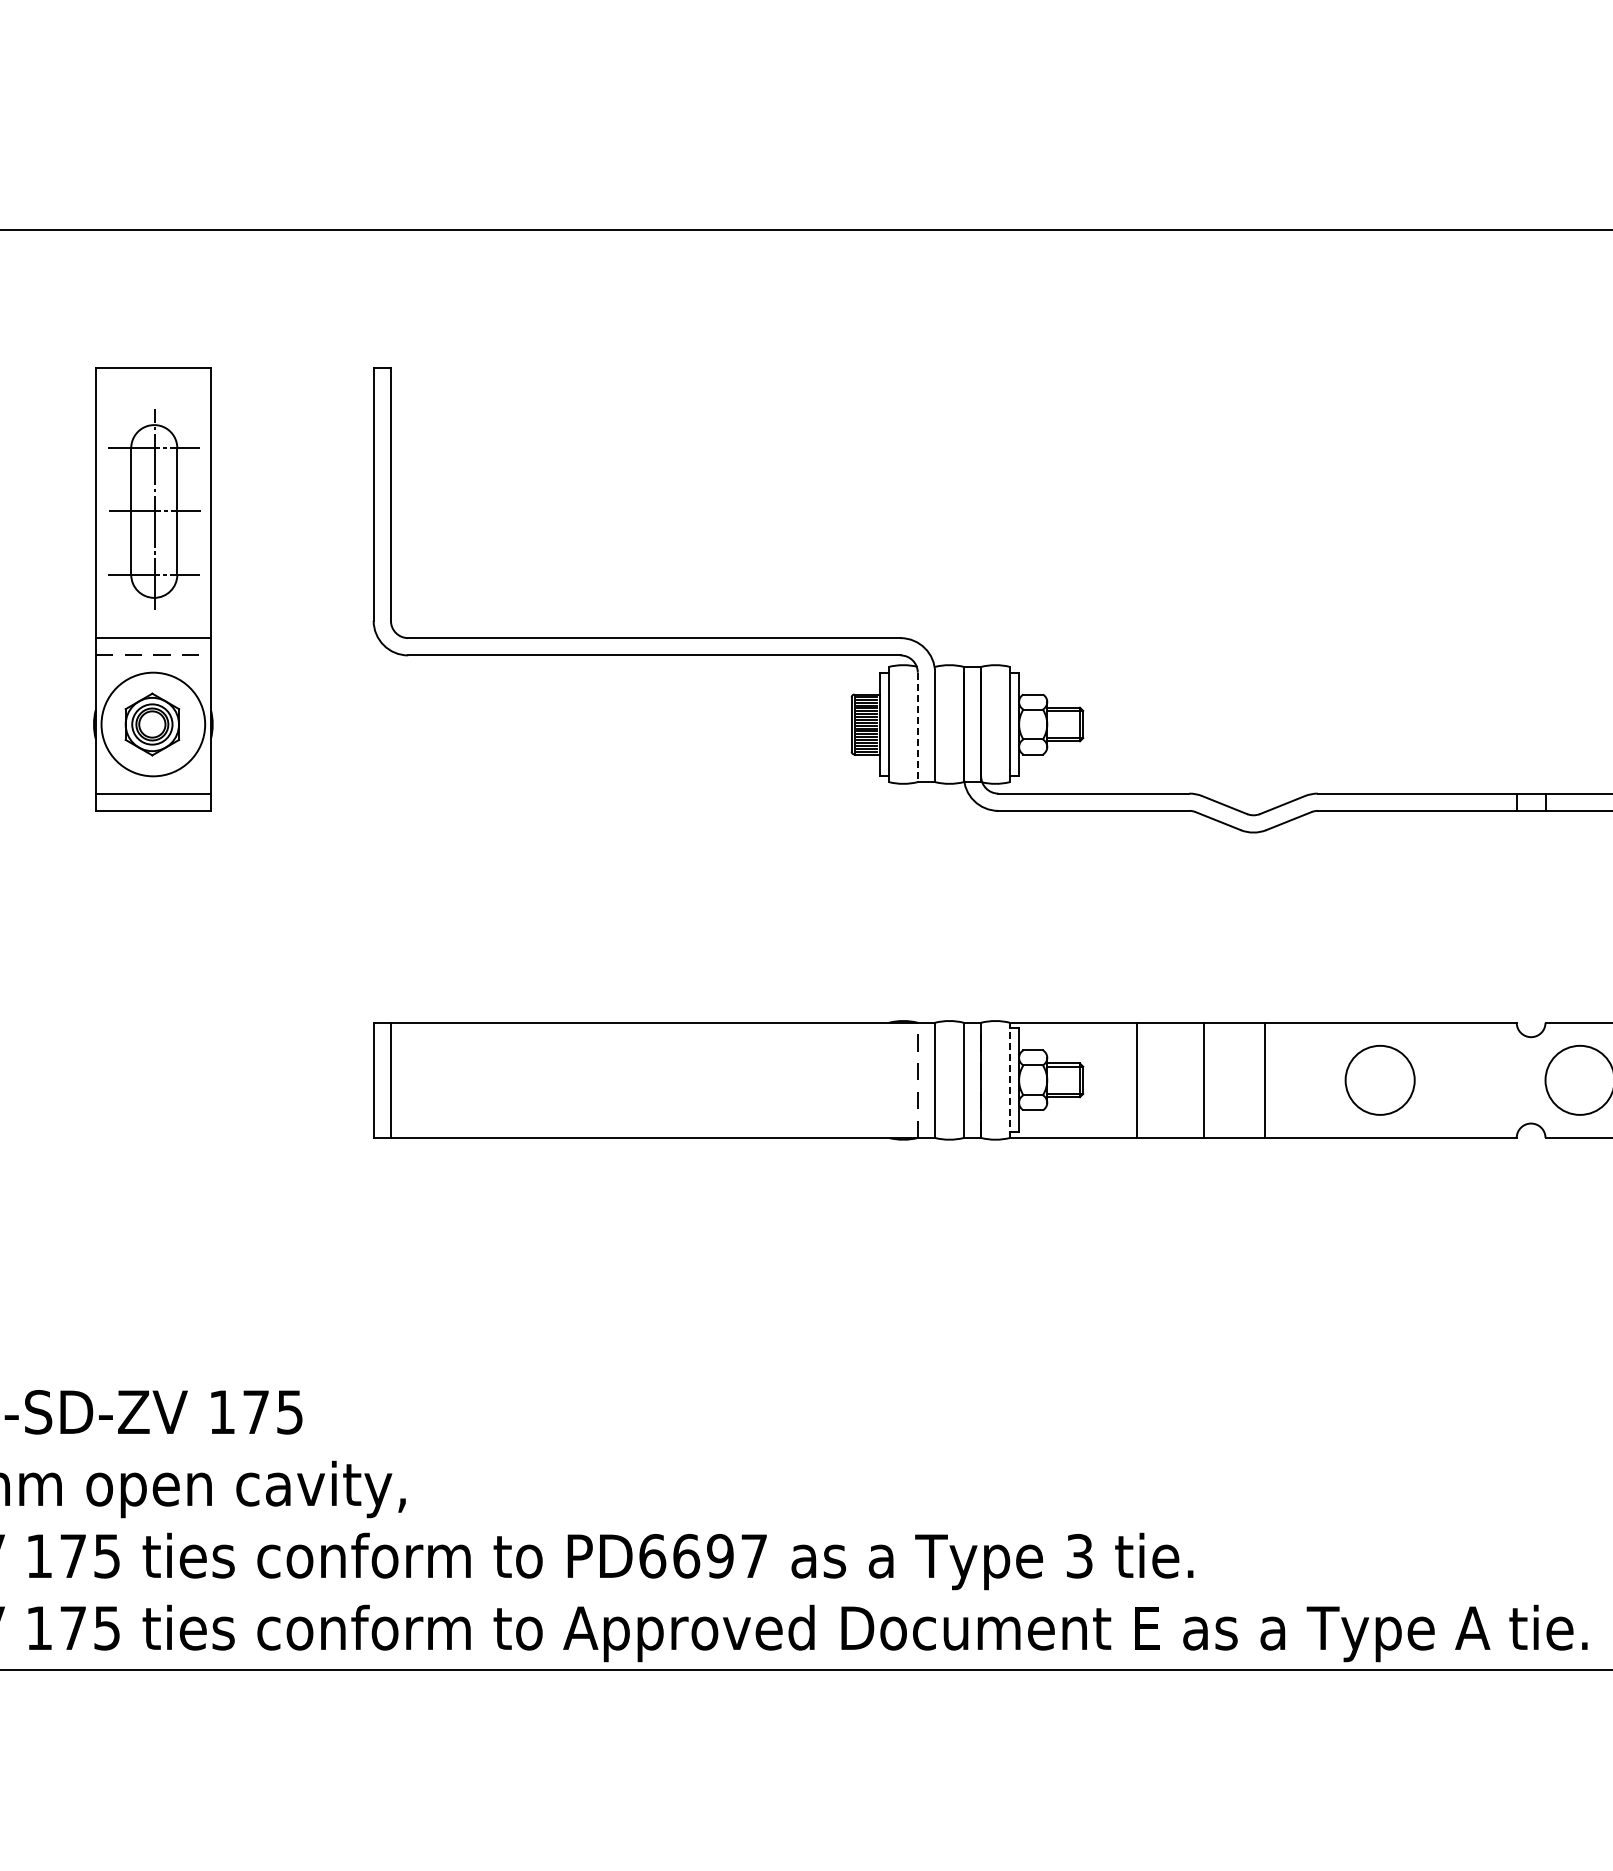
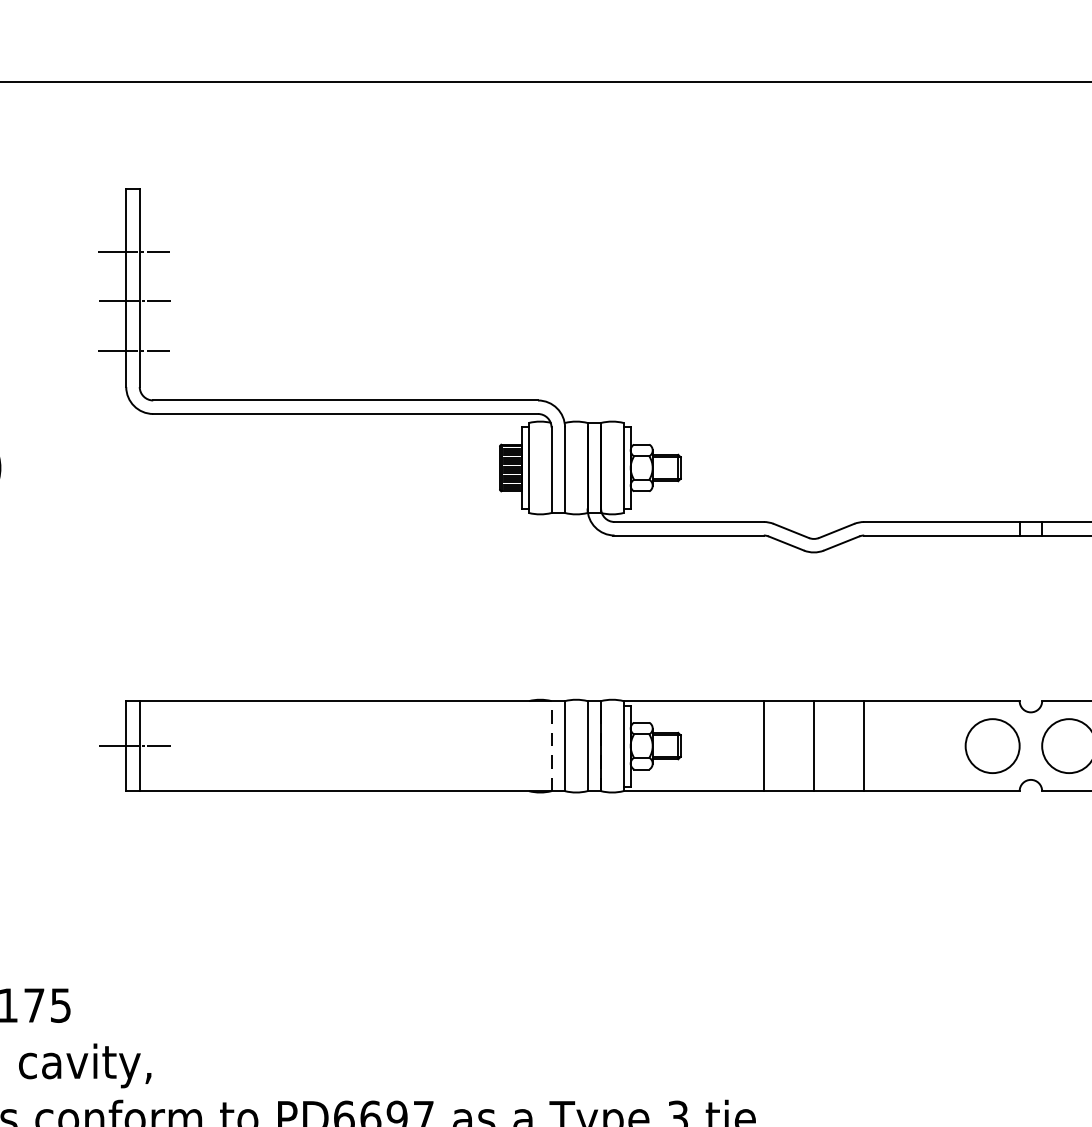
line: (383, 448) -> (133, 252), added
line: (384, 511) -> (134, 301), added
line: (383, 574) -> (133, 350), added
line: (917, 727) -> (551, 470), dashed -> solid
line: (1137, 1079) -> (763, 745), moved
line: (1203, 1079) -> (813, 745), moved
line: (1264, 1079) -> (863, 745), moved
circle: (1379, 1079) -> (992, 745), moved
line: (384, 1080) -> (134, 746), added
line: (1010, 1080) -> (623, 746), dashed -> solid

